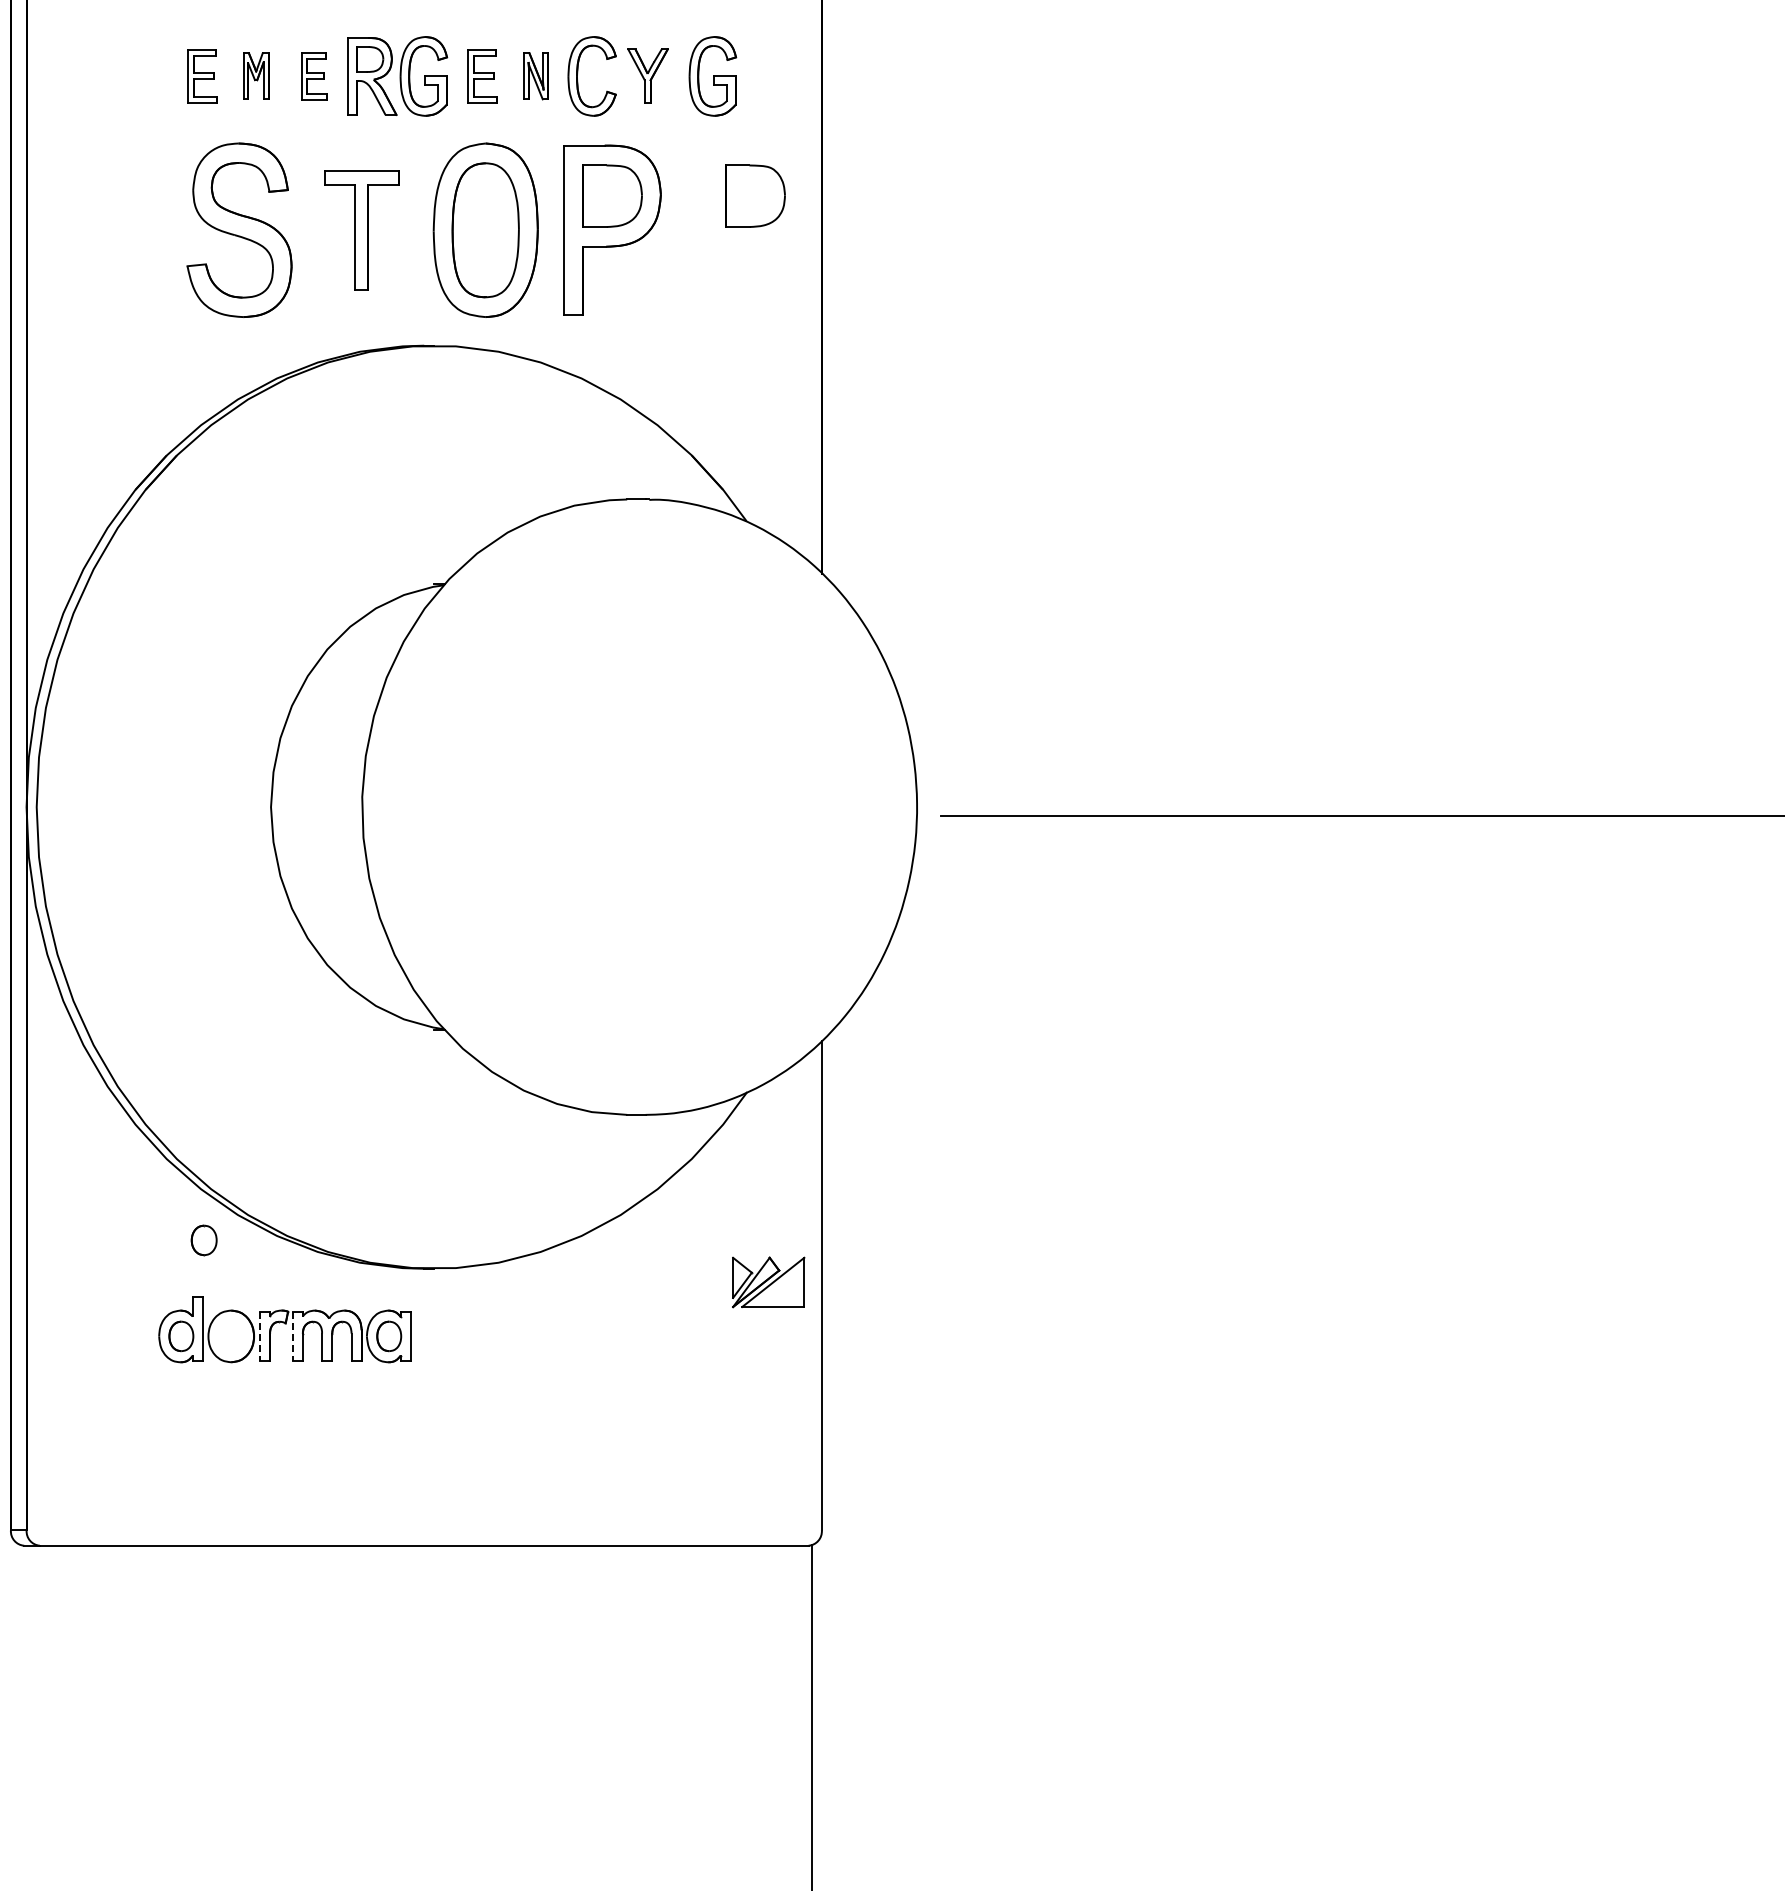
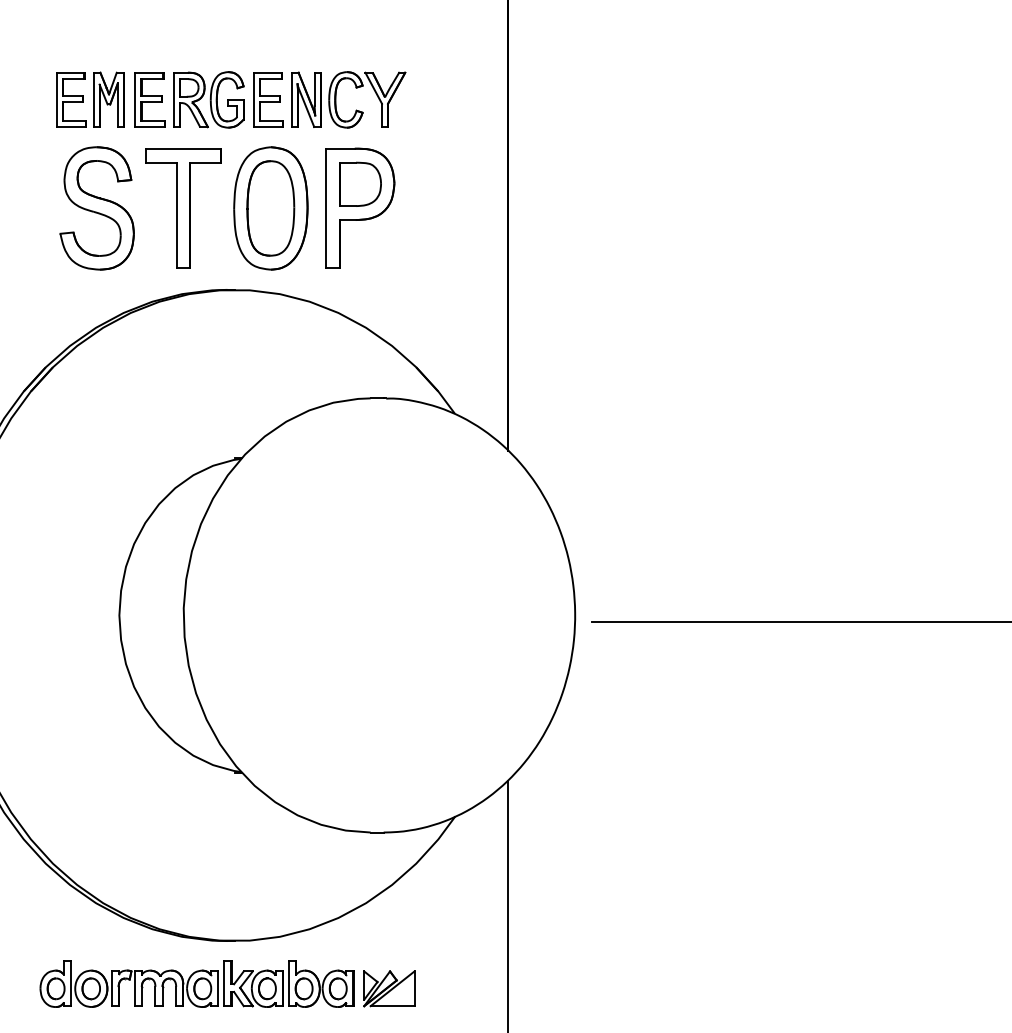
part: (255, 75) -> (108, 99), size x1.67
part: (535, 75) -> (305, 99), size x1.67
part: (647, 75) -> (384, 99), size x1.43
part: (202, 76) -> (71, 99), size x1.43
part: (314, 76) -> (150, 99), size x1.67
part: (482, 76) -> (268, 99), size x1.43
part: (712, 76) -> (430, 99), removed
part: (755, 195) -> (461, 183), removed
part: (361, 230) -> (183, 208), size x1.43
part: (203, 1240) -> (90, 988), moved
part: (768, 1282) -> (389, 988), moved
part: (511, 1329) -> (289, 983), added
line: (259, 1336) -> (111, 988), dashed -> solid
line: (292, 1336) -> (134, 988), dashed -> solid

